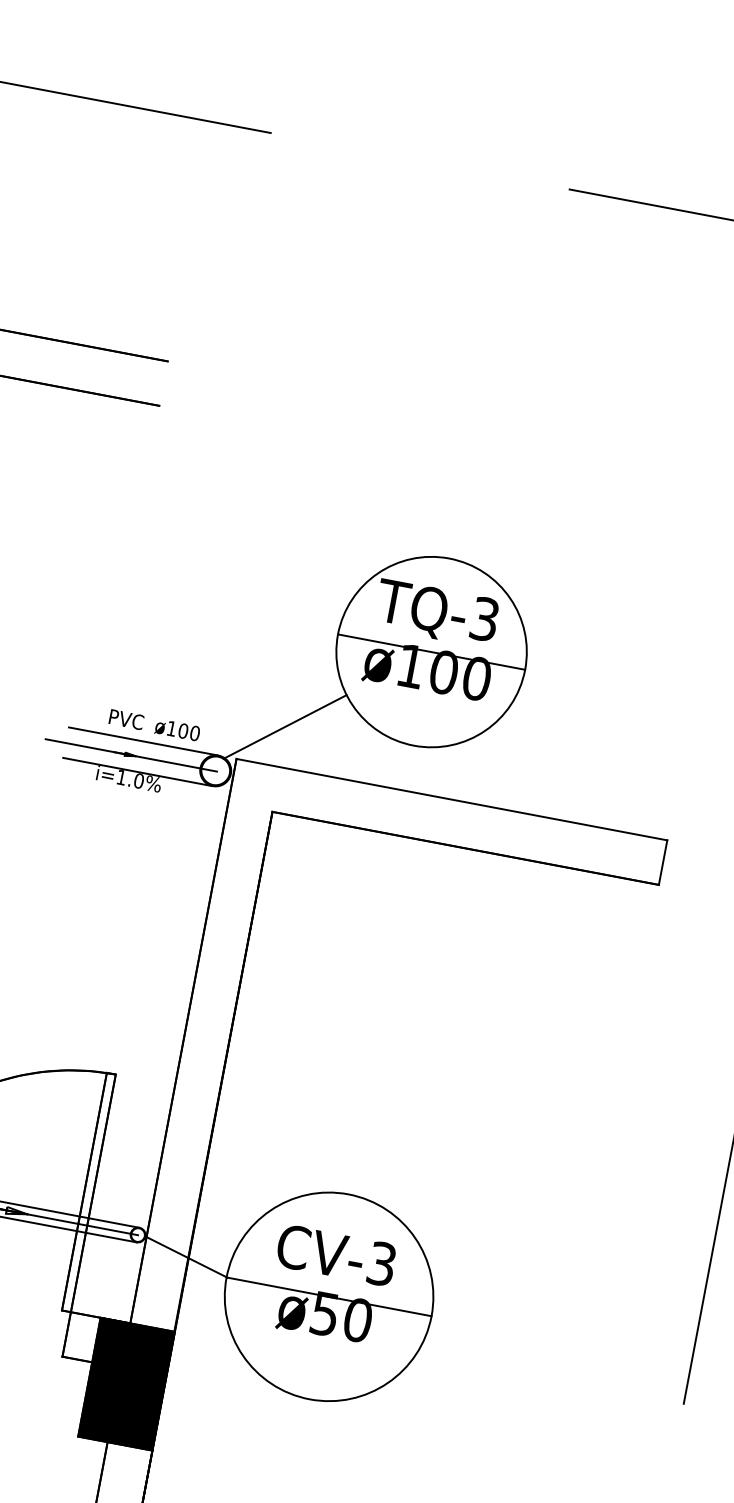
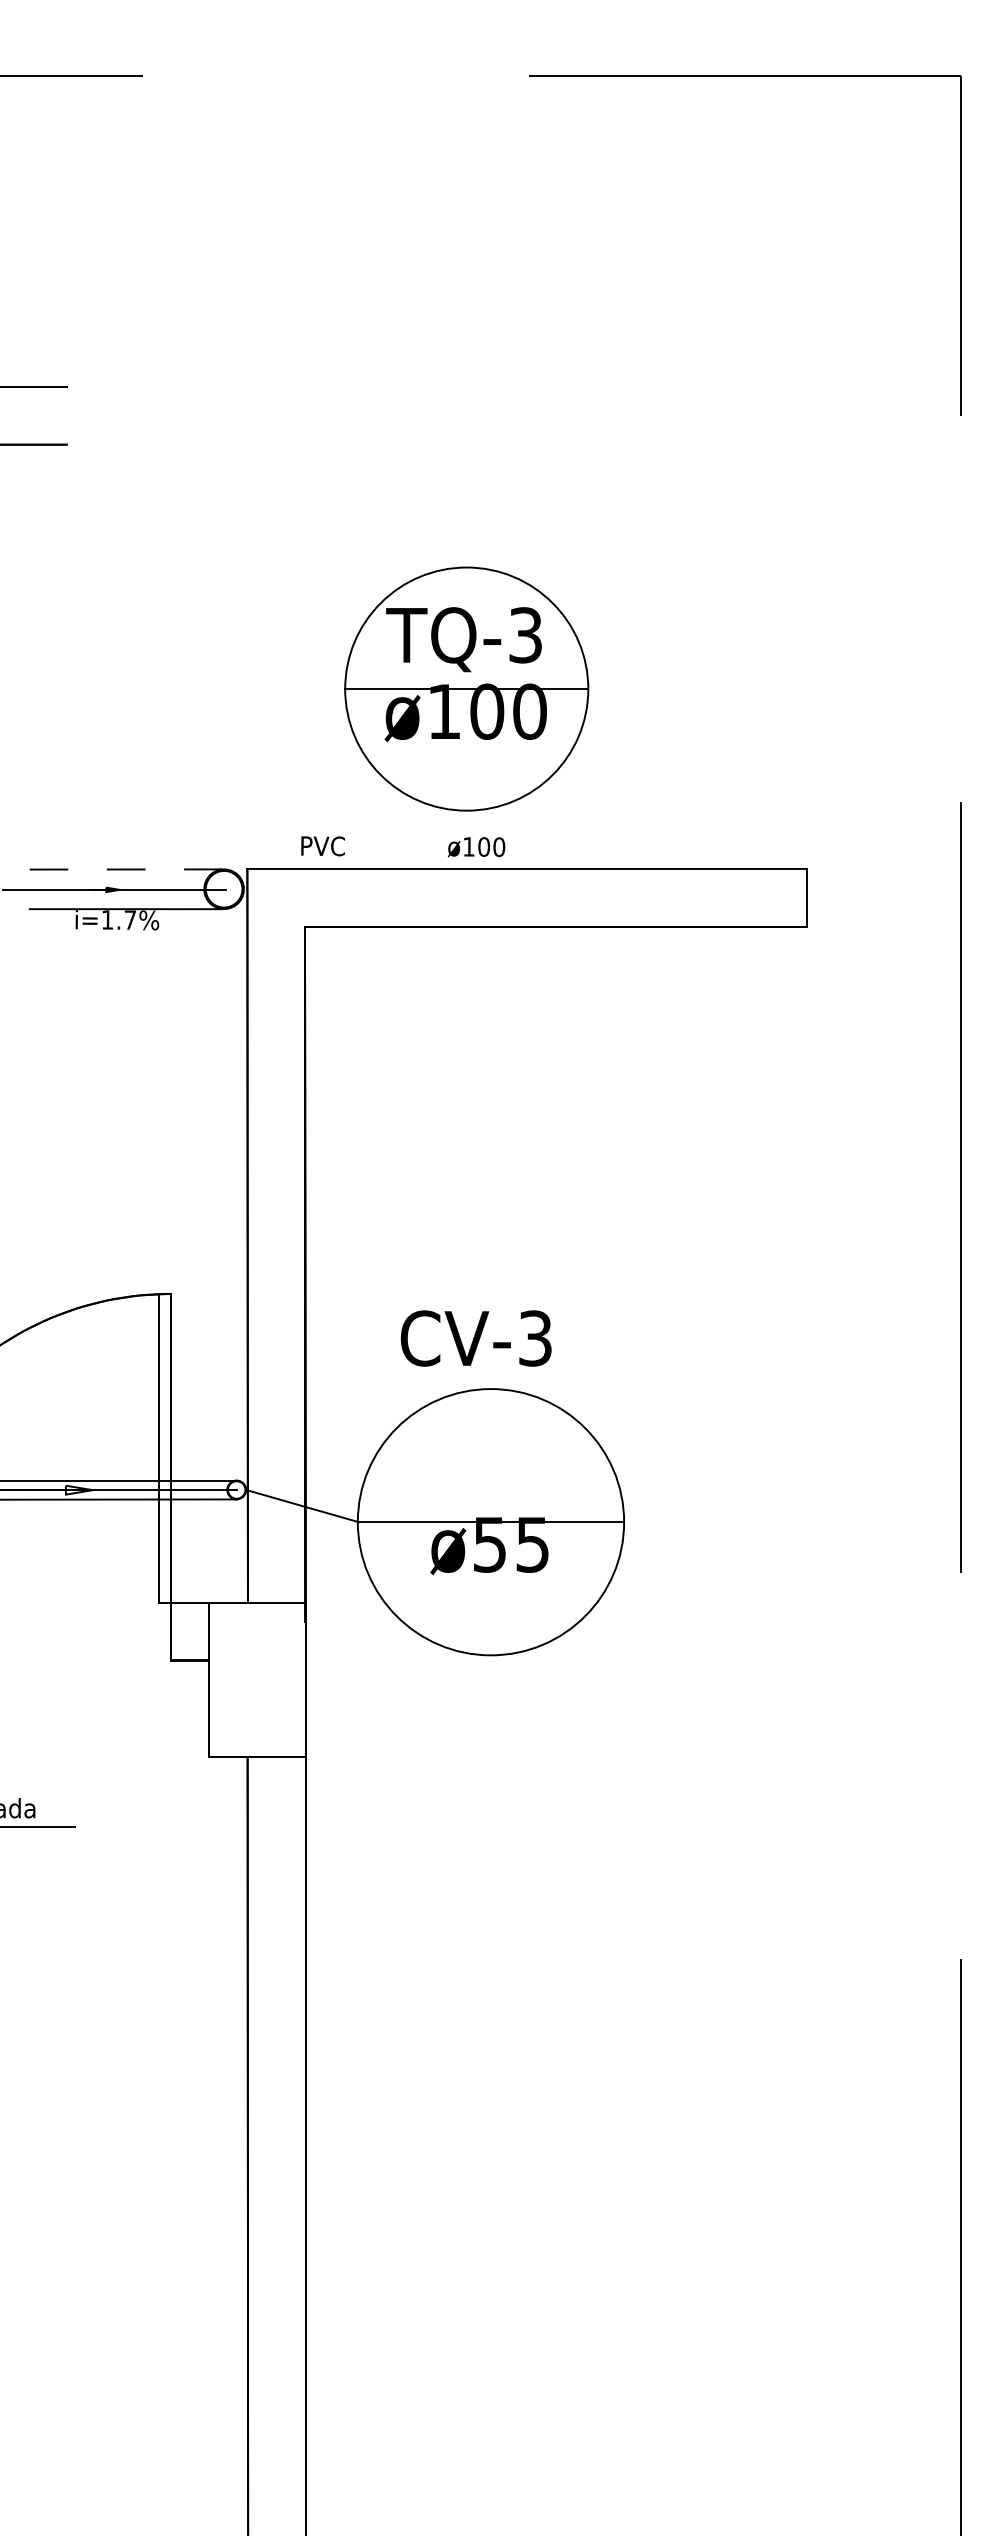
text: (126, 719) -> (322, 846), moved
line: (284, 726) -> (300, 817), removed
text: (177, 730) -> (476, 847), moved
line: (143, 741) -> (126, 869), solid -> dashed
text: (139, 781) -> (130, 920), i=1.0% -> i=1.7%
text: (335, 1255) -> (475, 1338), moved
text: (357, 1320) -> (532, 1544), ø50 -> ø55
fill: (126, 1383) -> (257, 1679), removed

